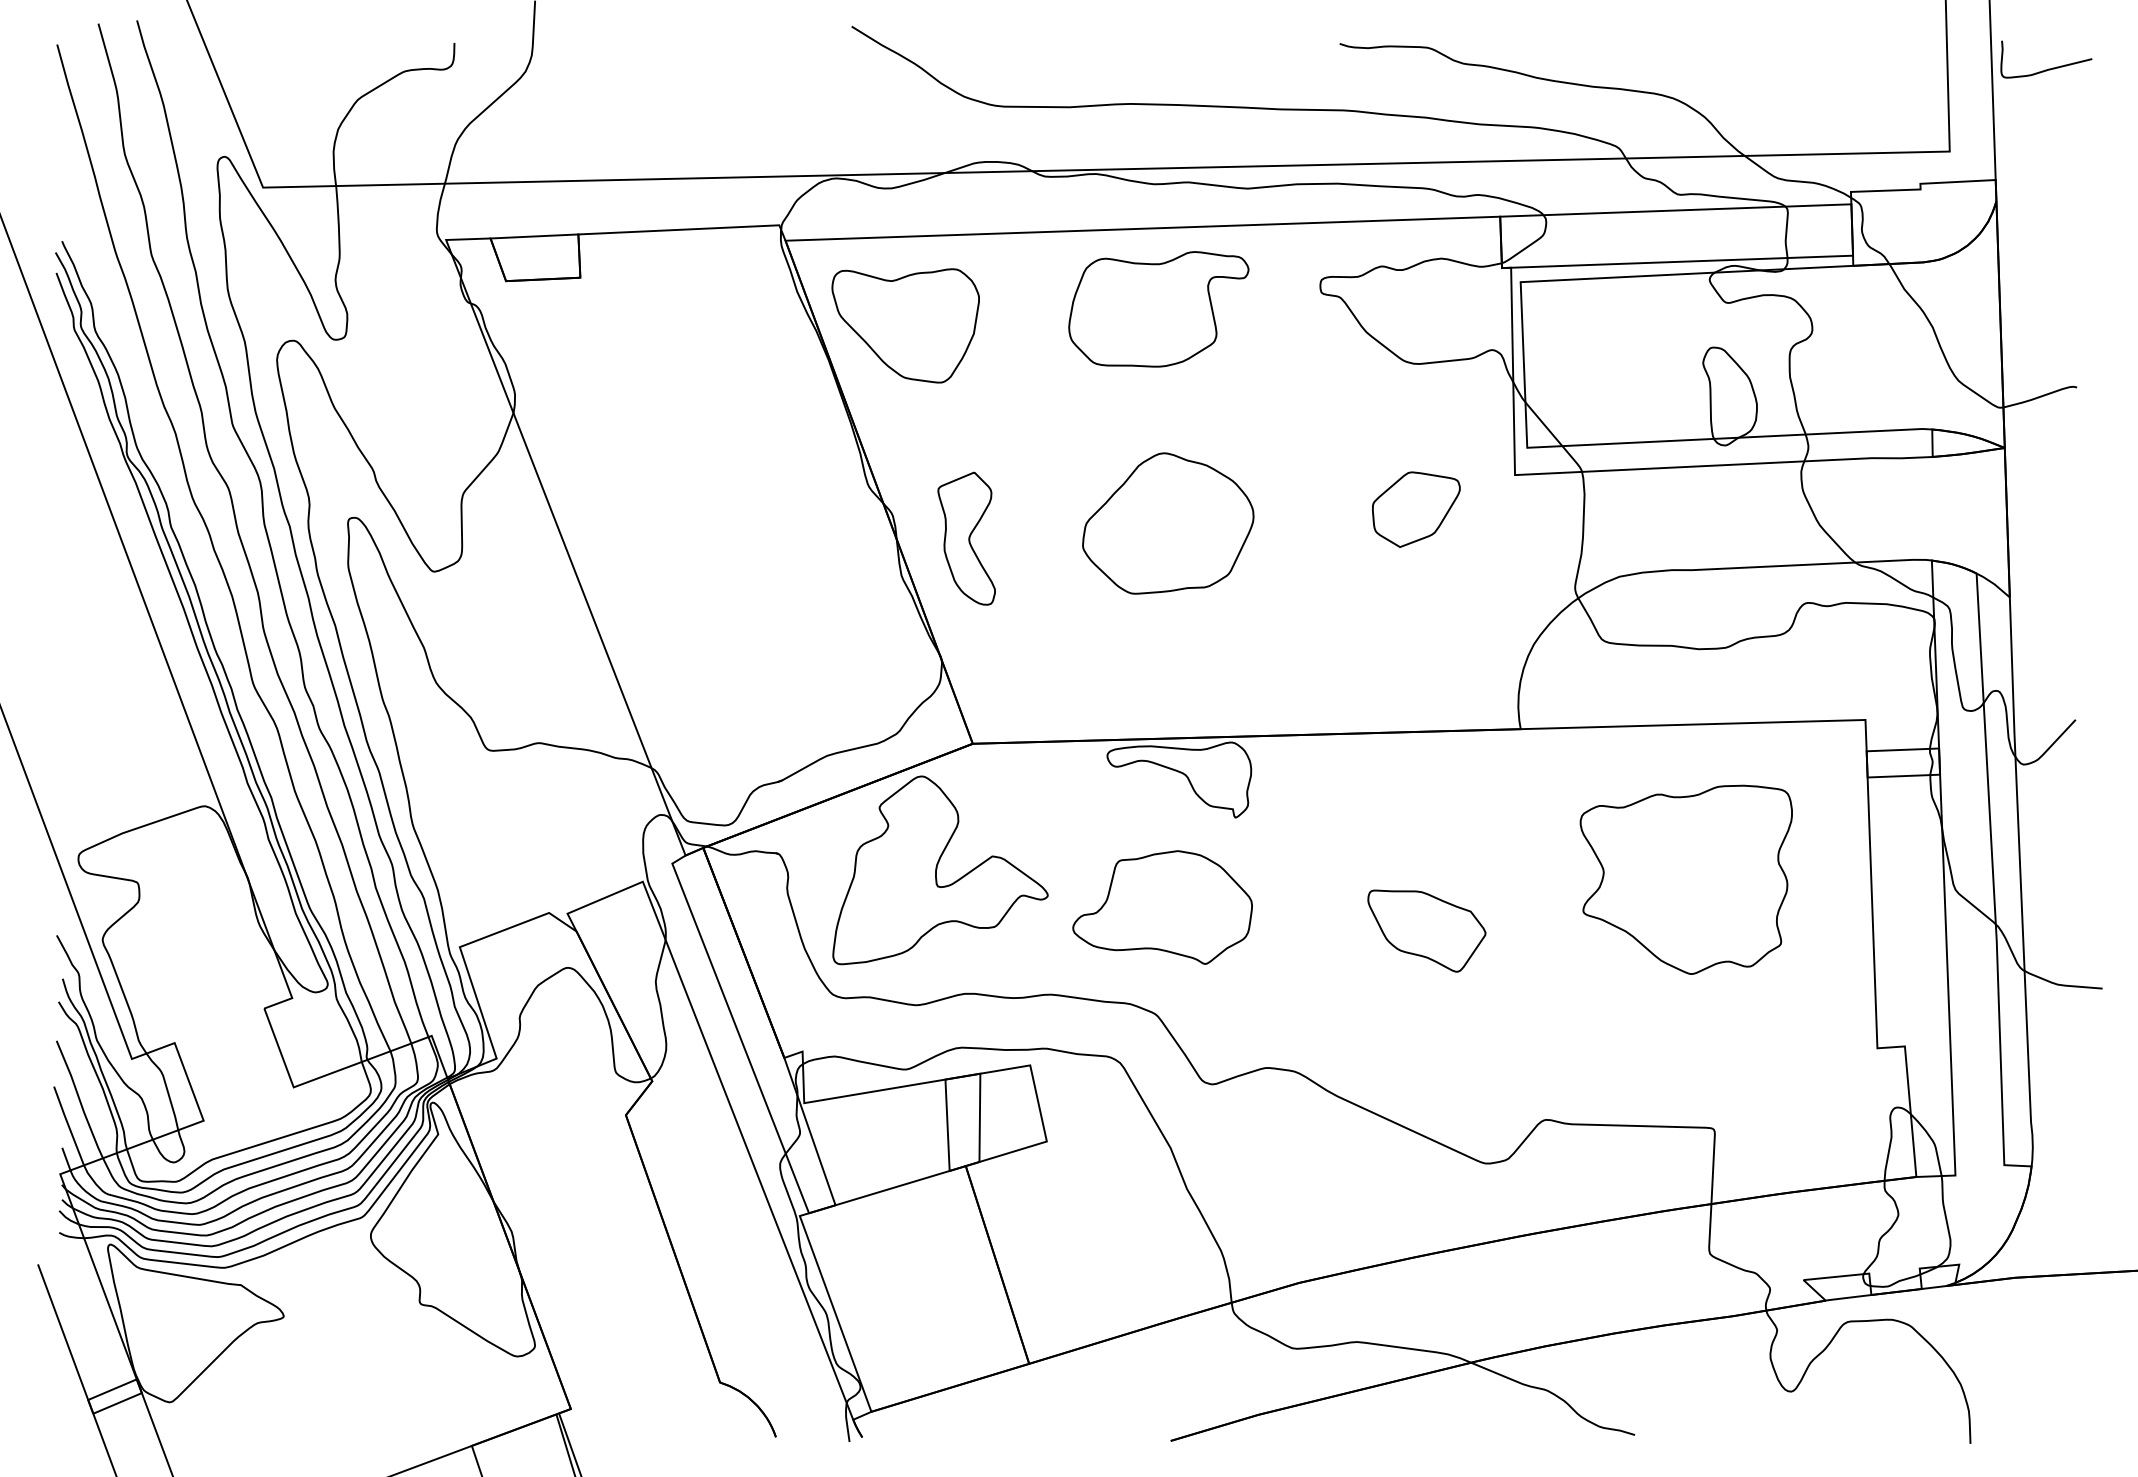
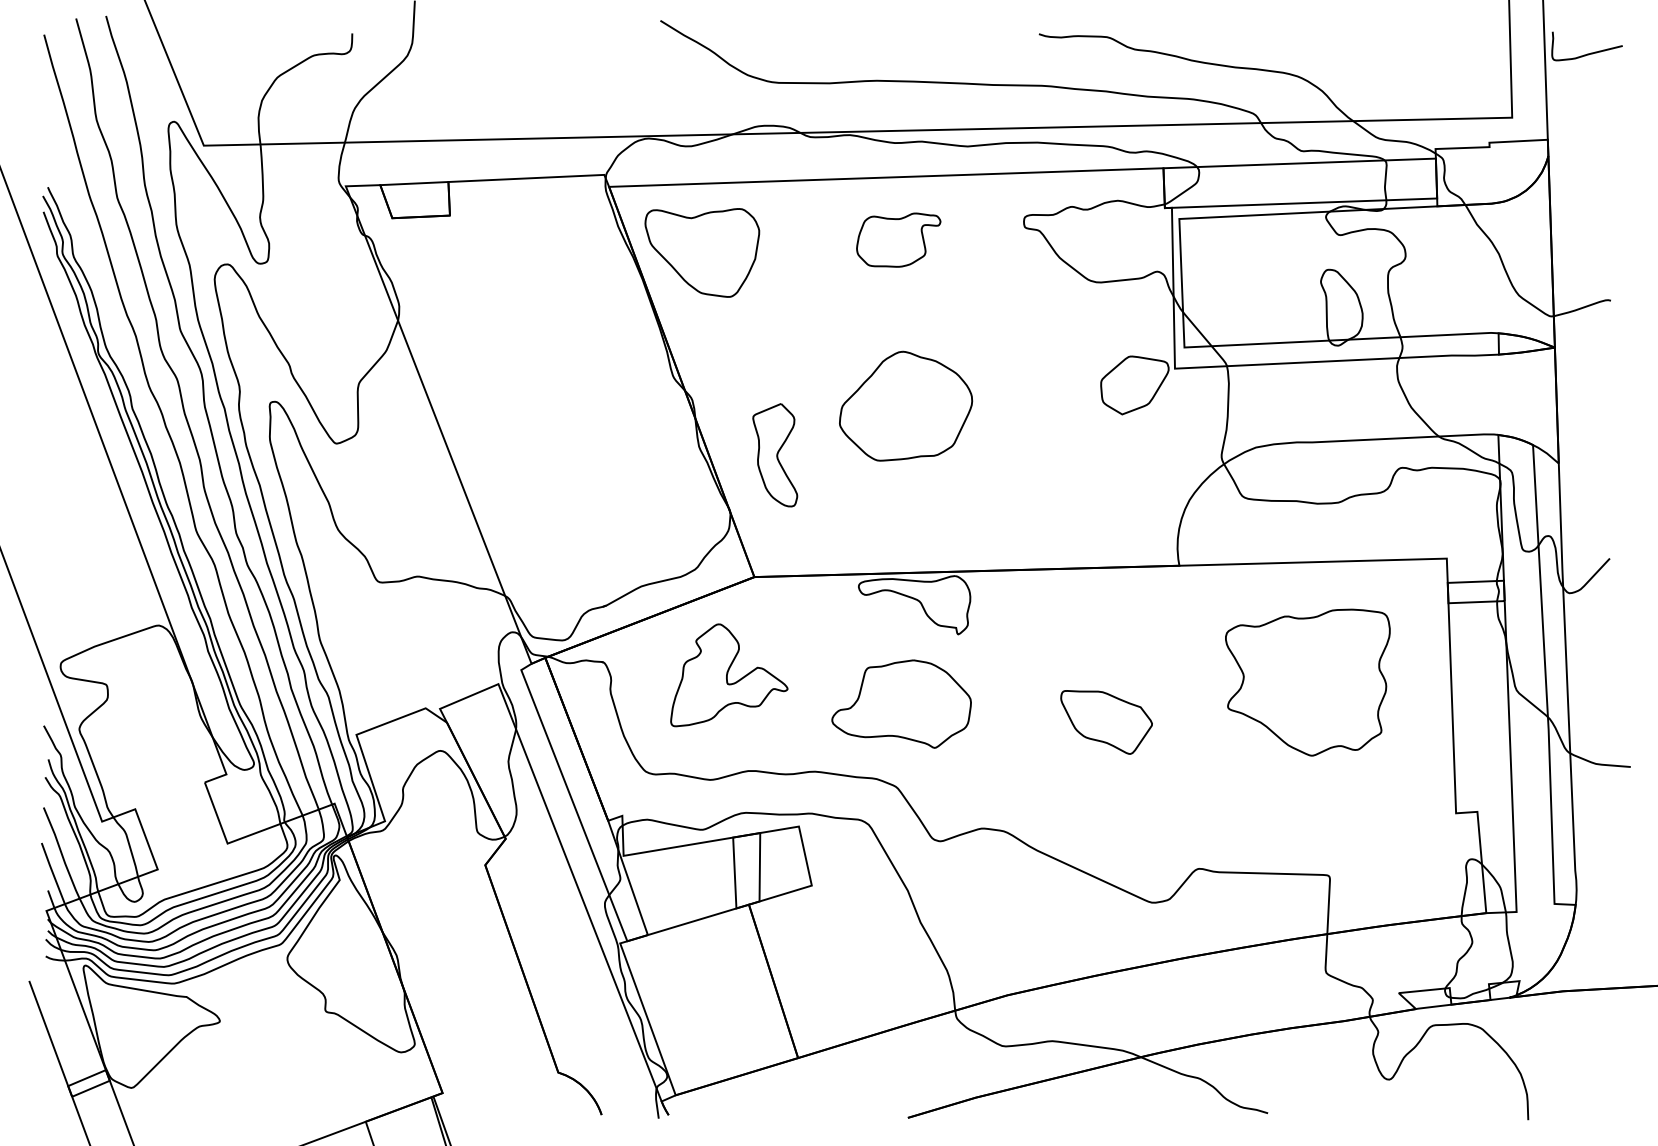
part: (1158, 309) -> (898, 240), size x0.6
part: (1416, 509) -> (1135, 385), moved
part: (966, 538) -> (775, 455), moved
part: (940, 870) -> (729, 675), size x0.7

